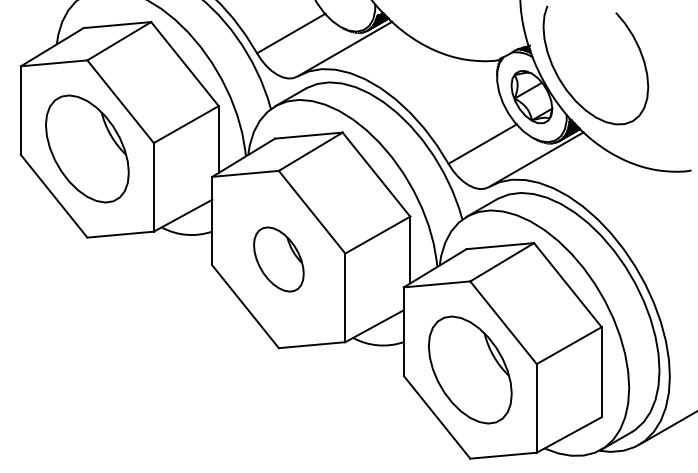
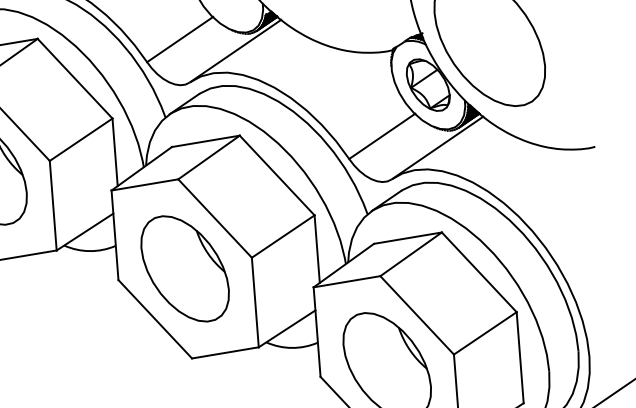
part: (278, 259) -> (184, 268), size x1.67

